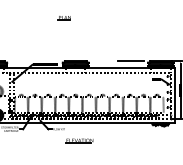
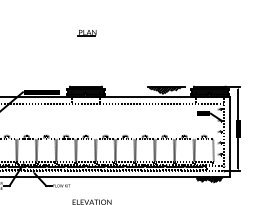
part: (63, 18) -> (85, 33), moved
hatch: (130, 63) -> (165, 90), added

